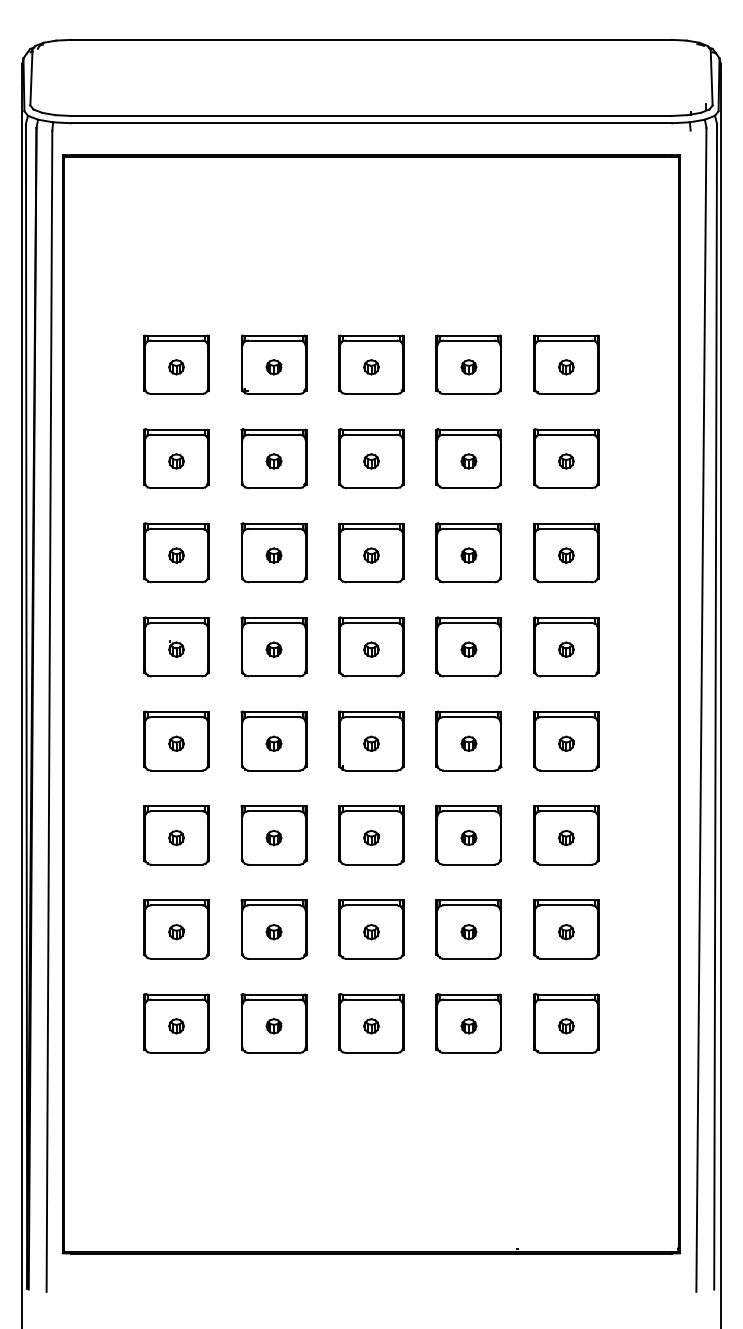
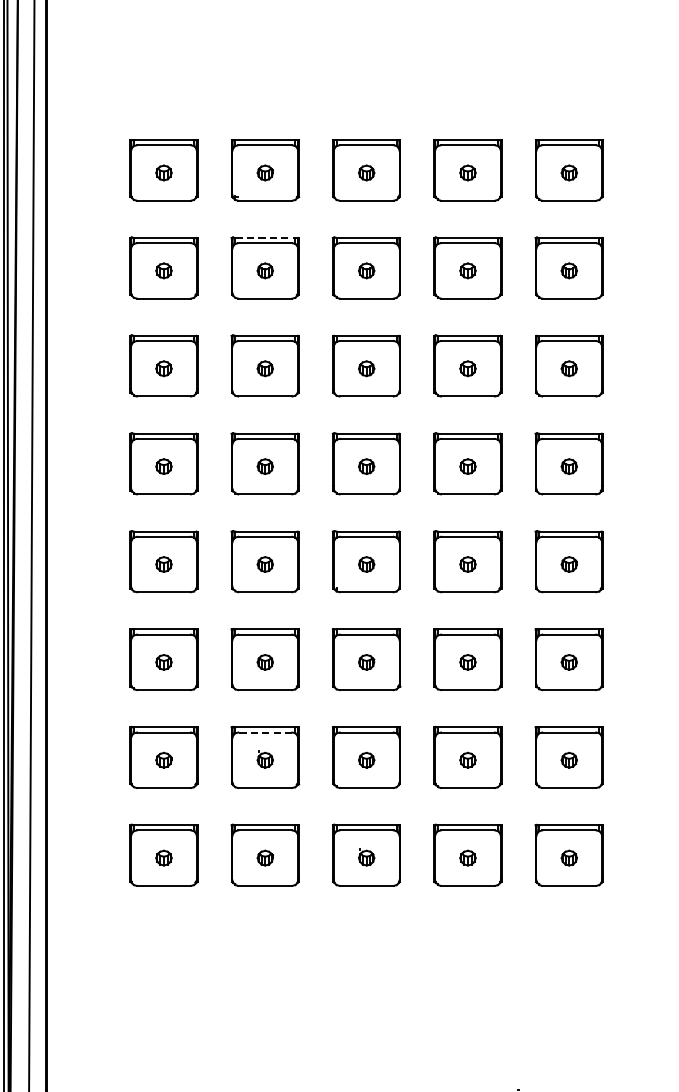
line: (274, 429) -> (265, 237), solid -> dashed
line: (274, 905) -> (265, 732), solid -> dashed

